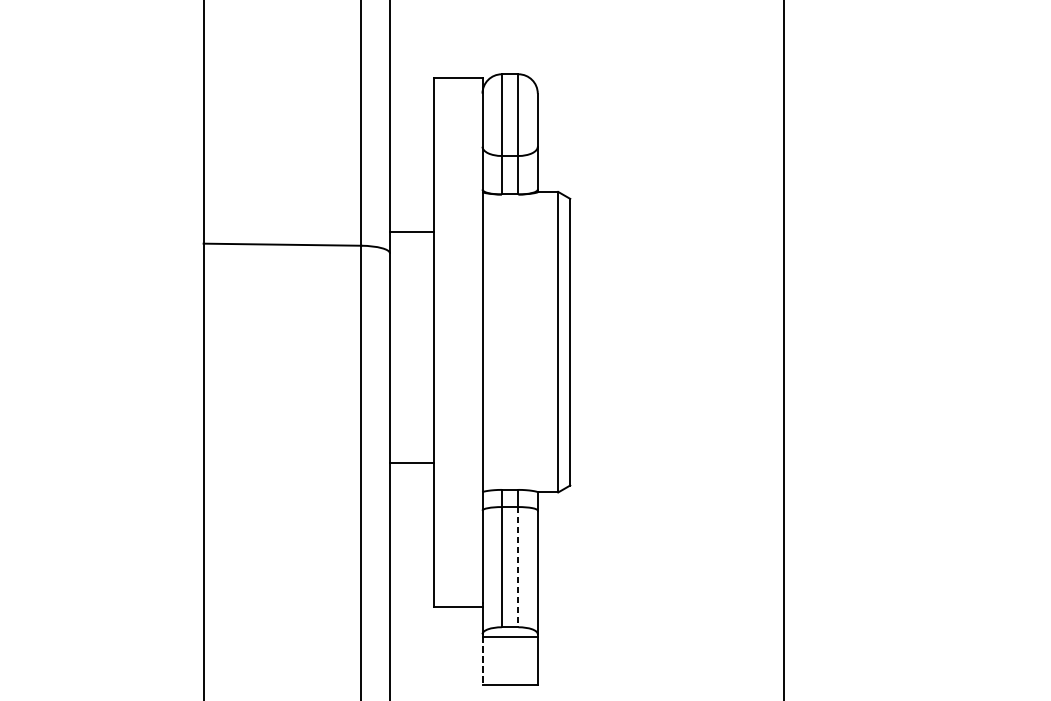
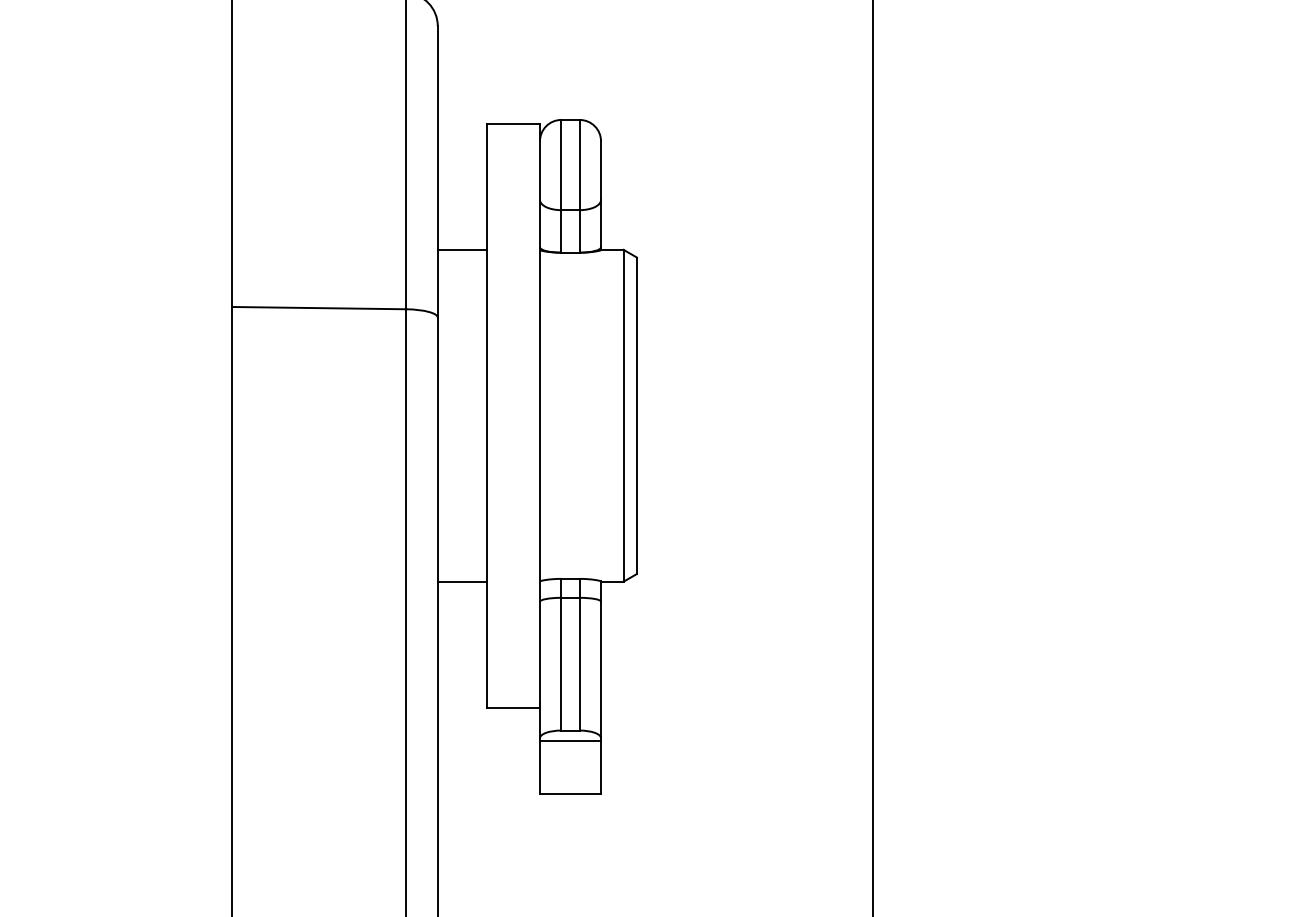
line: (411, 231) -> (461, 249), moved
line: (411, 462) -> (461, 581), moved
line: (518, 567) -> (579, 664), dashed -> solid
line: (482, 660) -> (539, 767), dashed -> solid

